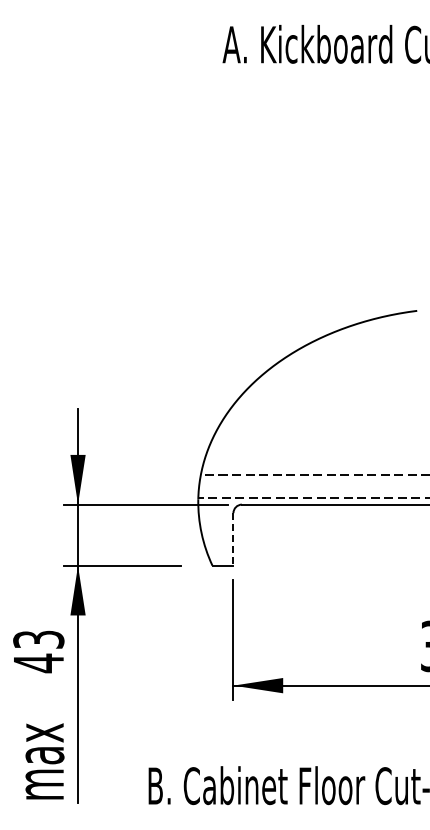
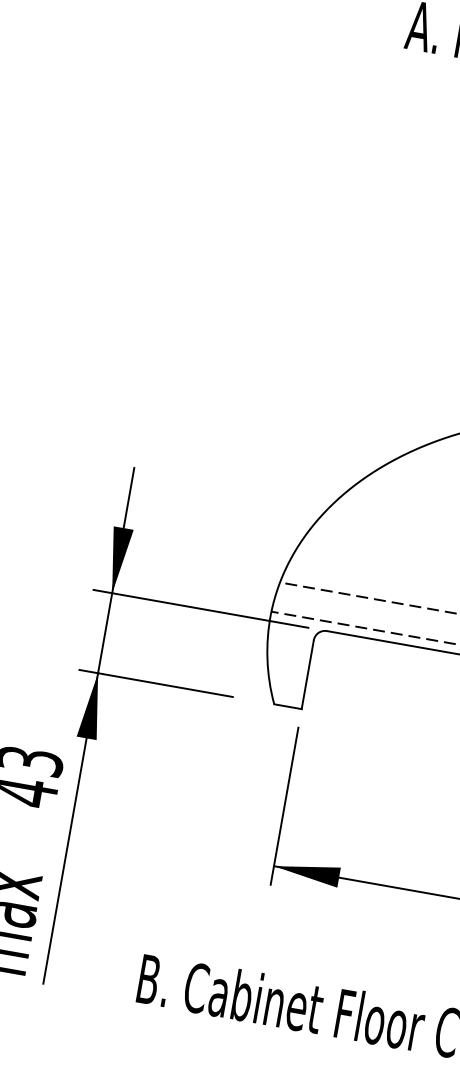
line: (233, 539) -> (307, 674), dashed -> solid

